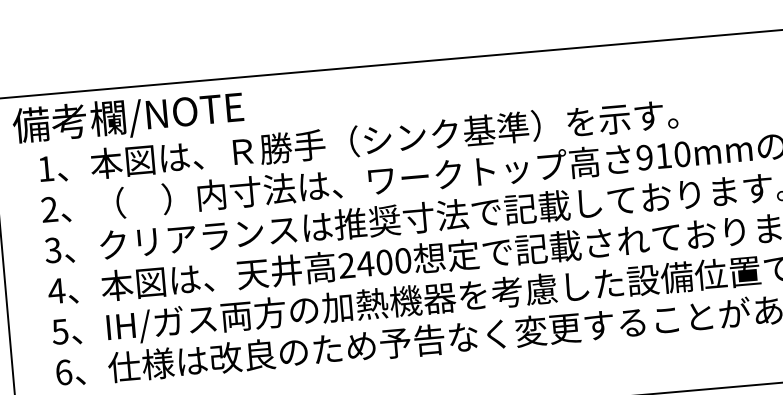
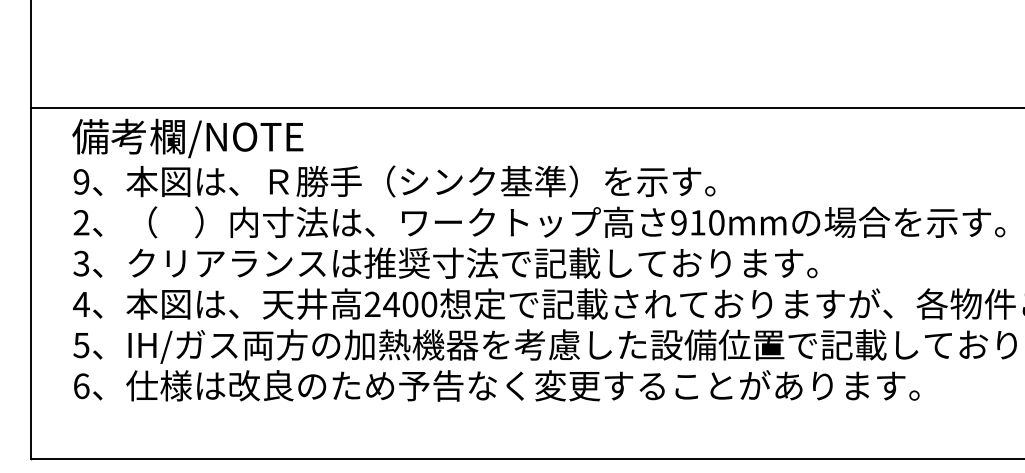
text: (127, 118) -> (187, 138), moved
text: (46, 168) -> (81, 181), 1 -> 9

